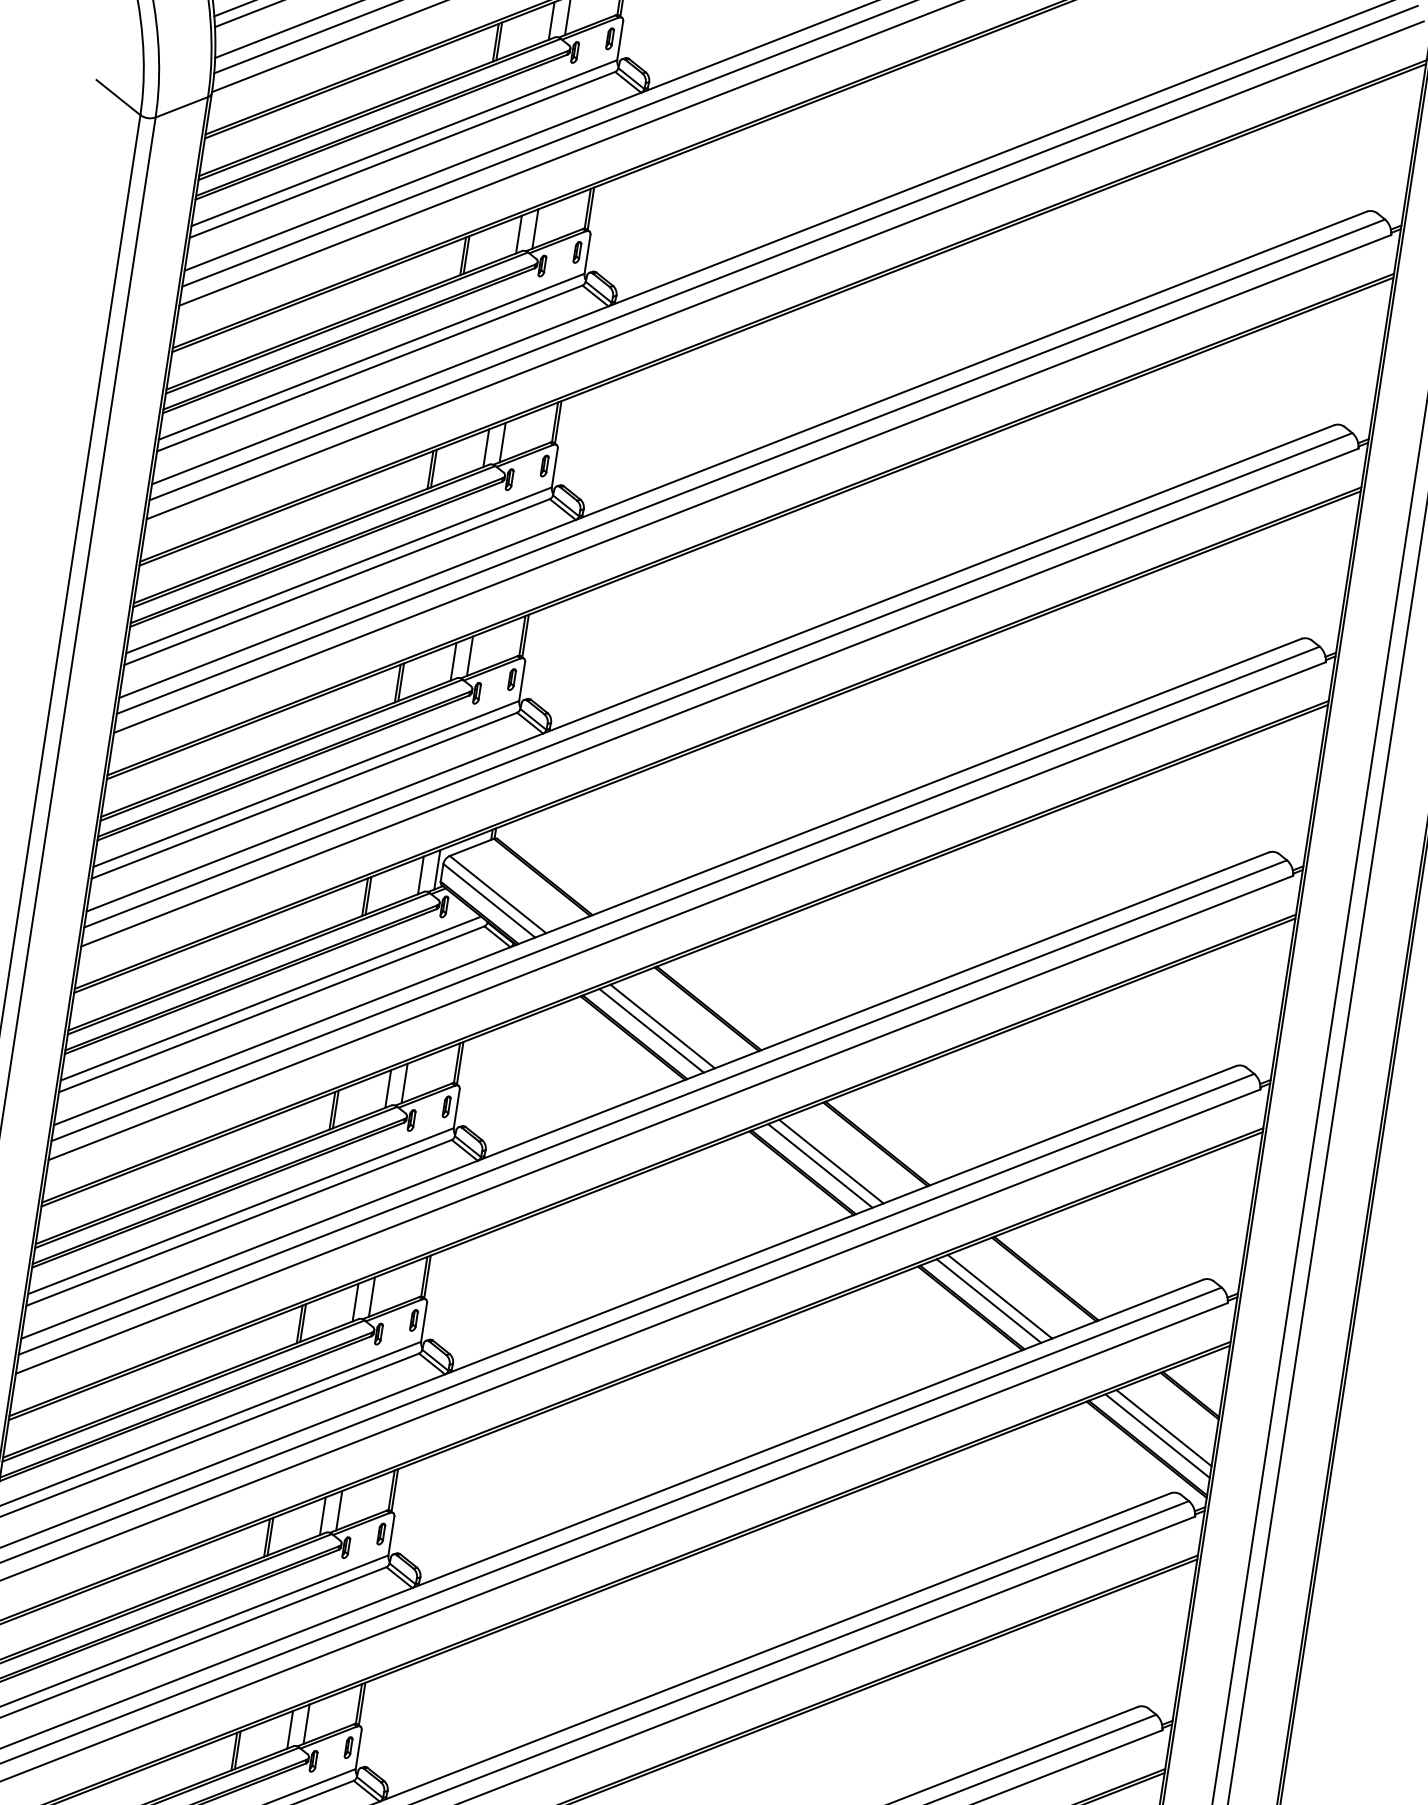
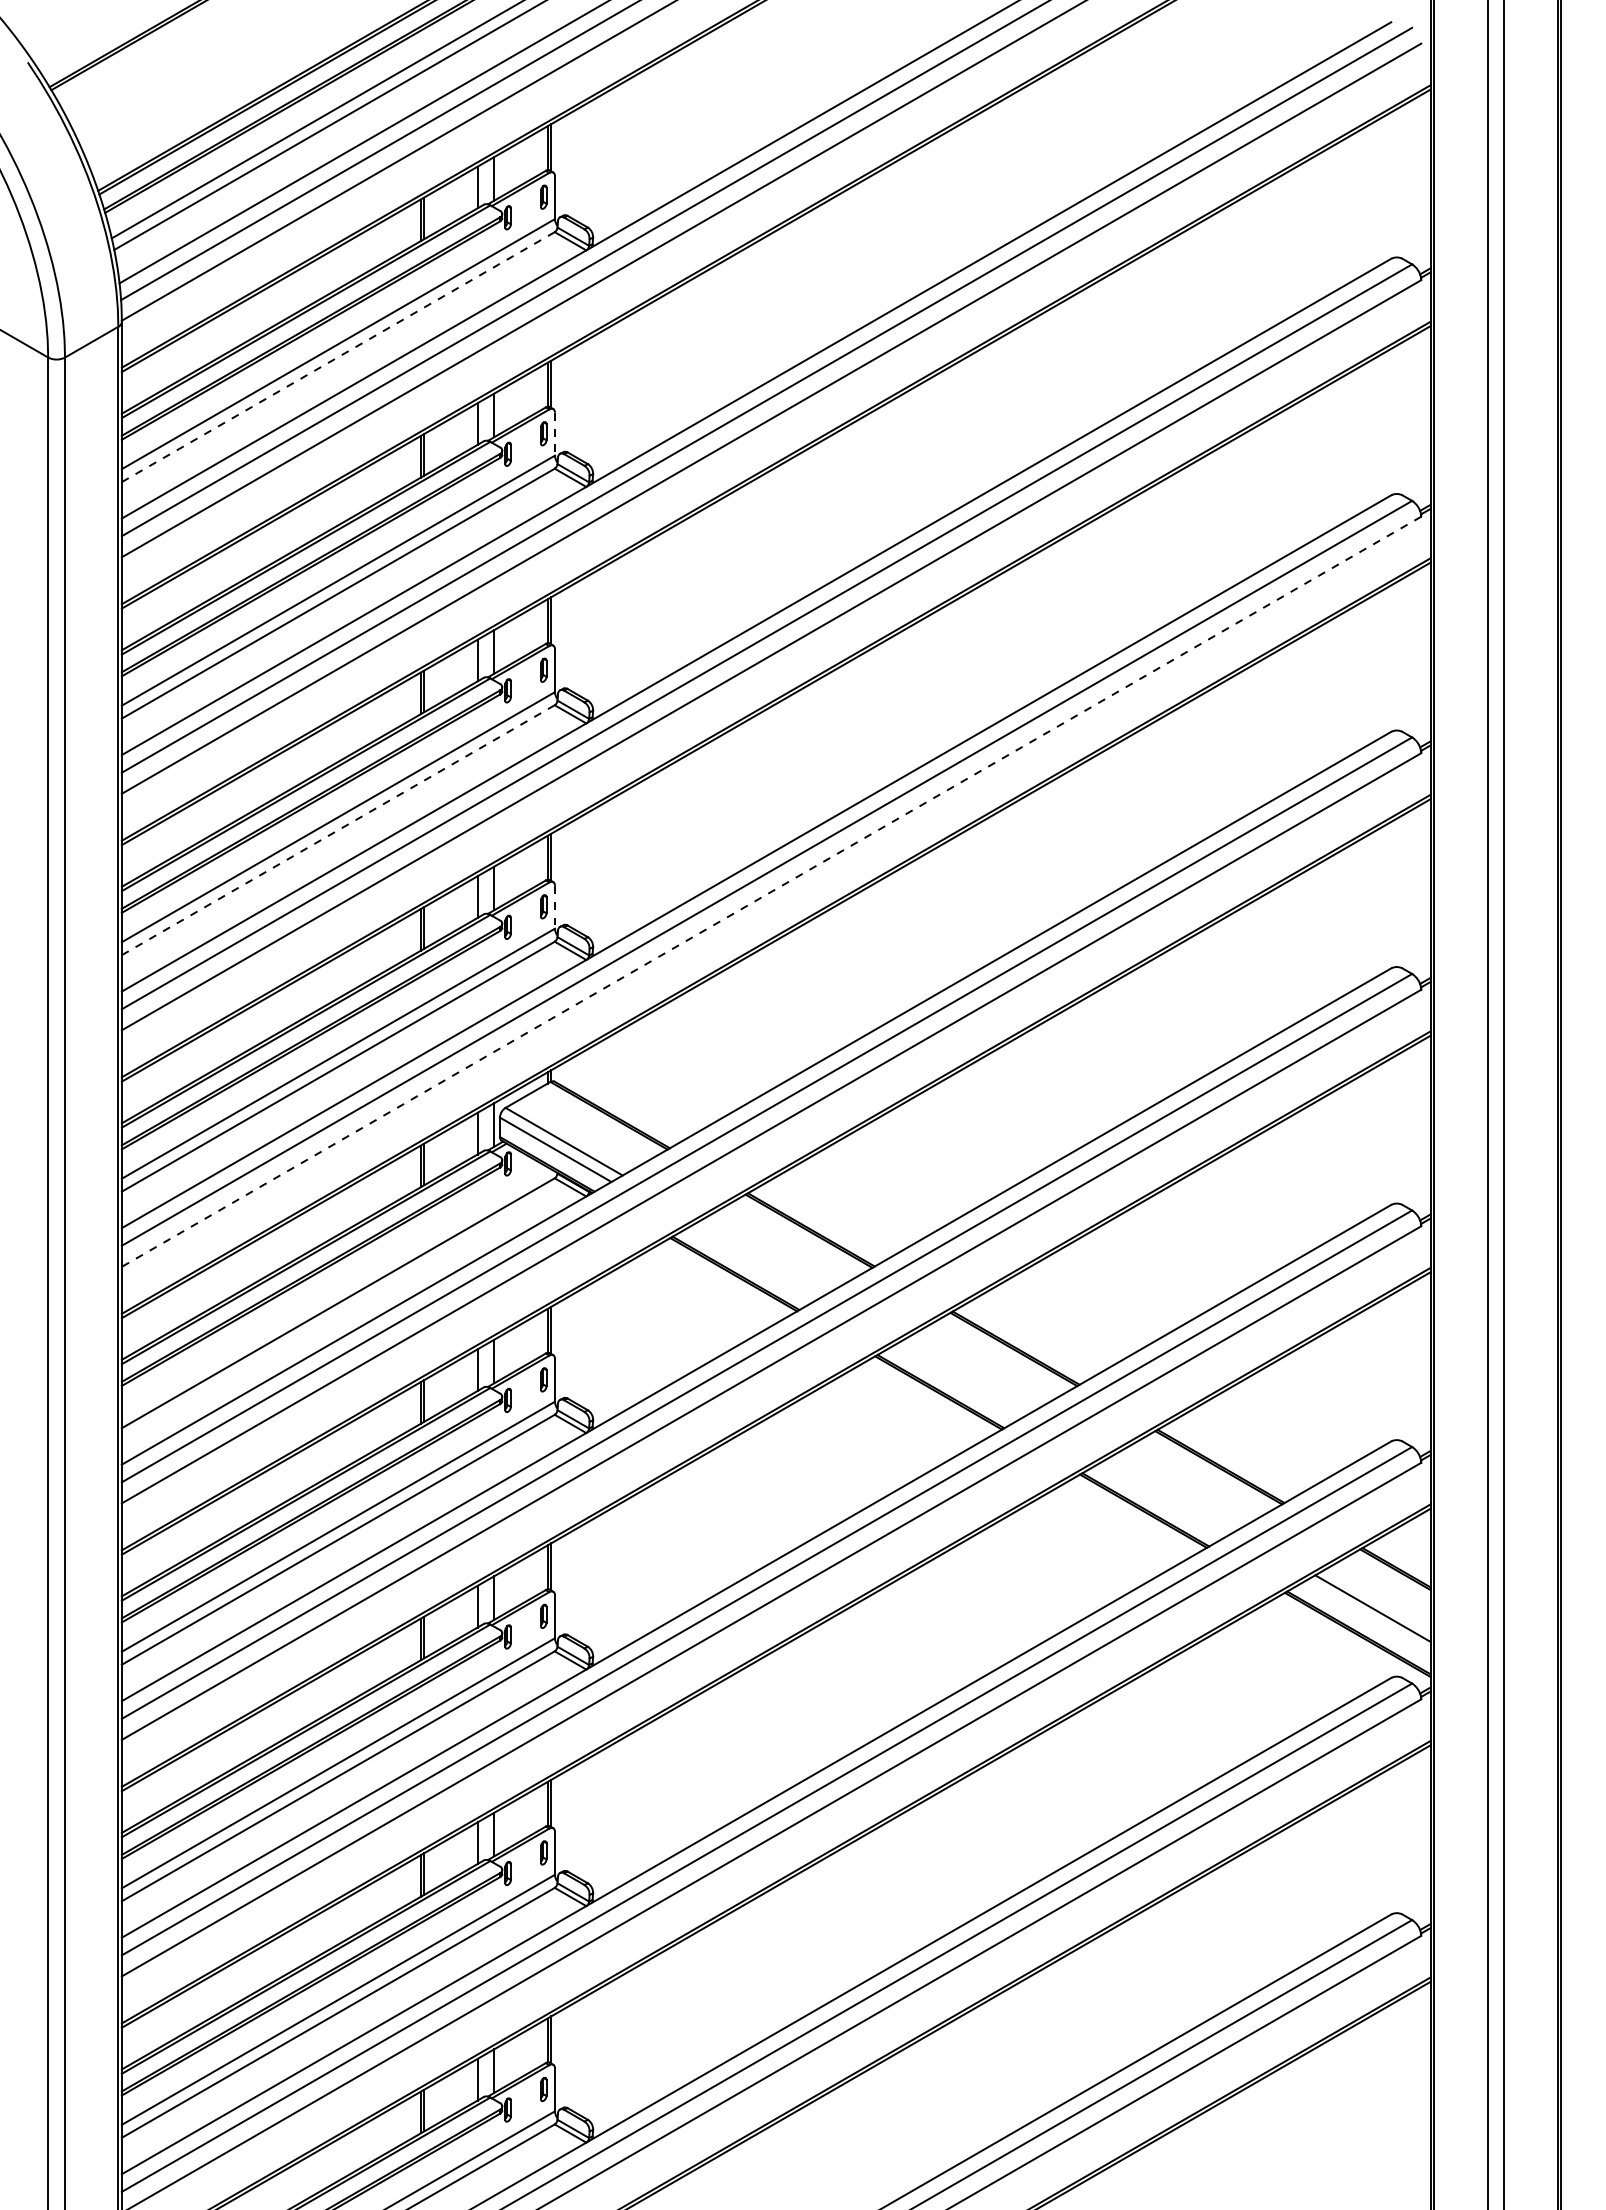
line: (402, 155) -> (338, 357), solid -> dashed
line: (587, 254) -> (554, 434), solid -> dashed
line: (337, 582) -> (338, 830), solid -> dashed
line: (521, 681) -> (554, 907), solid -> dashed
line: (719, 698) -> (771, 892), solid -> dashed
line: (270, 998) -> (335, 1291), removed
line: (662, 1025) -> (763, 1256), removed
line: (651, 1030) -> (752, 1263), removed
line: (830, 1161) -> (968, 1375), removed
line: (820, 1165) -> (957, 1381), removed
line: (999, 1296) -> (1173, 1493), removed
line: (988, 1300) -> (1162, 1499), removed
line: (1157, 1435) -> (1367, 1617), removed

